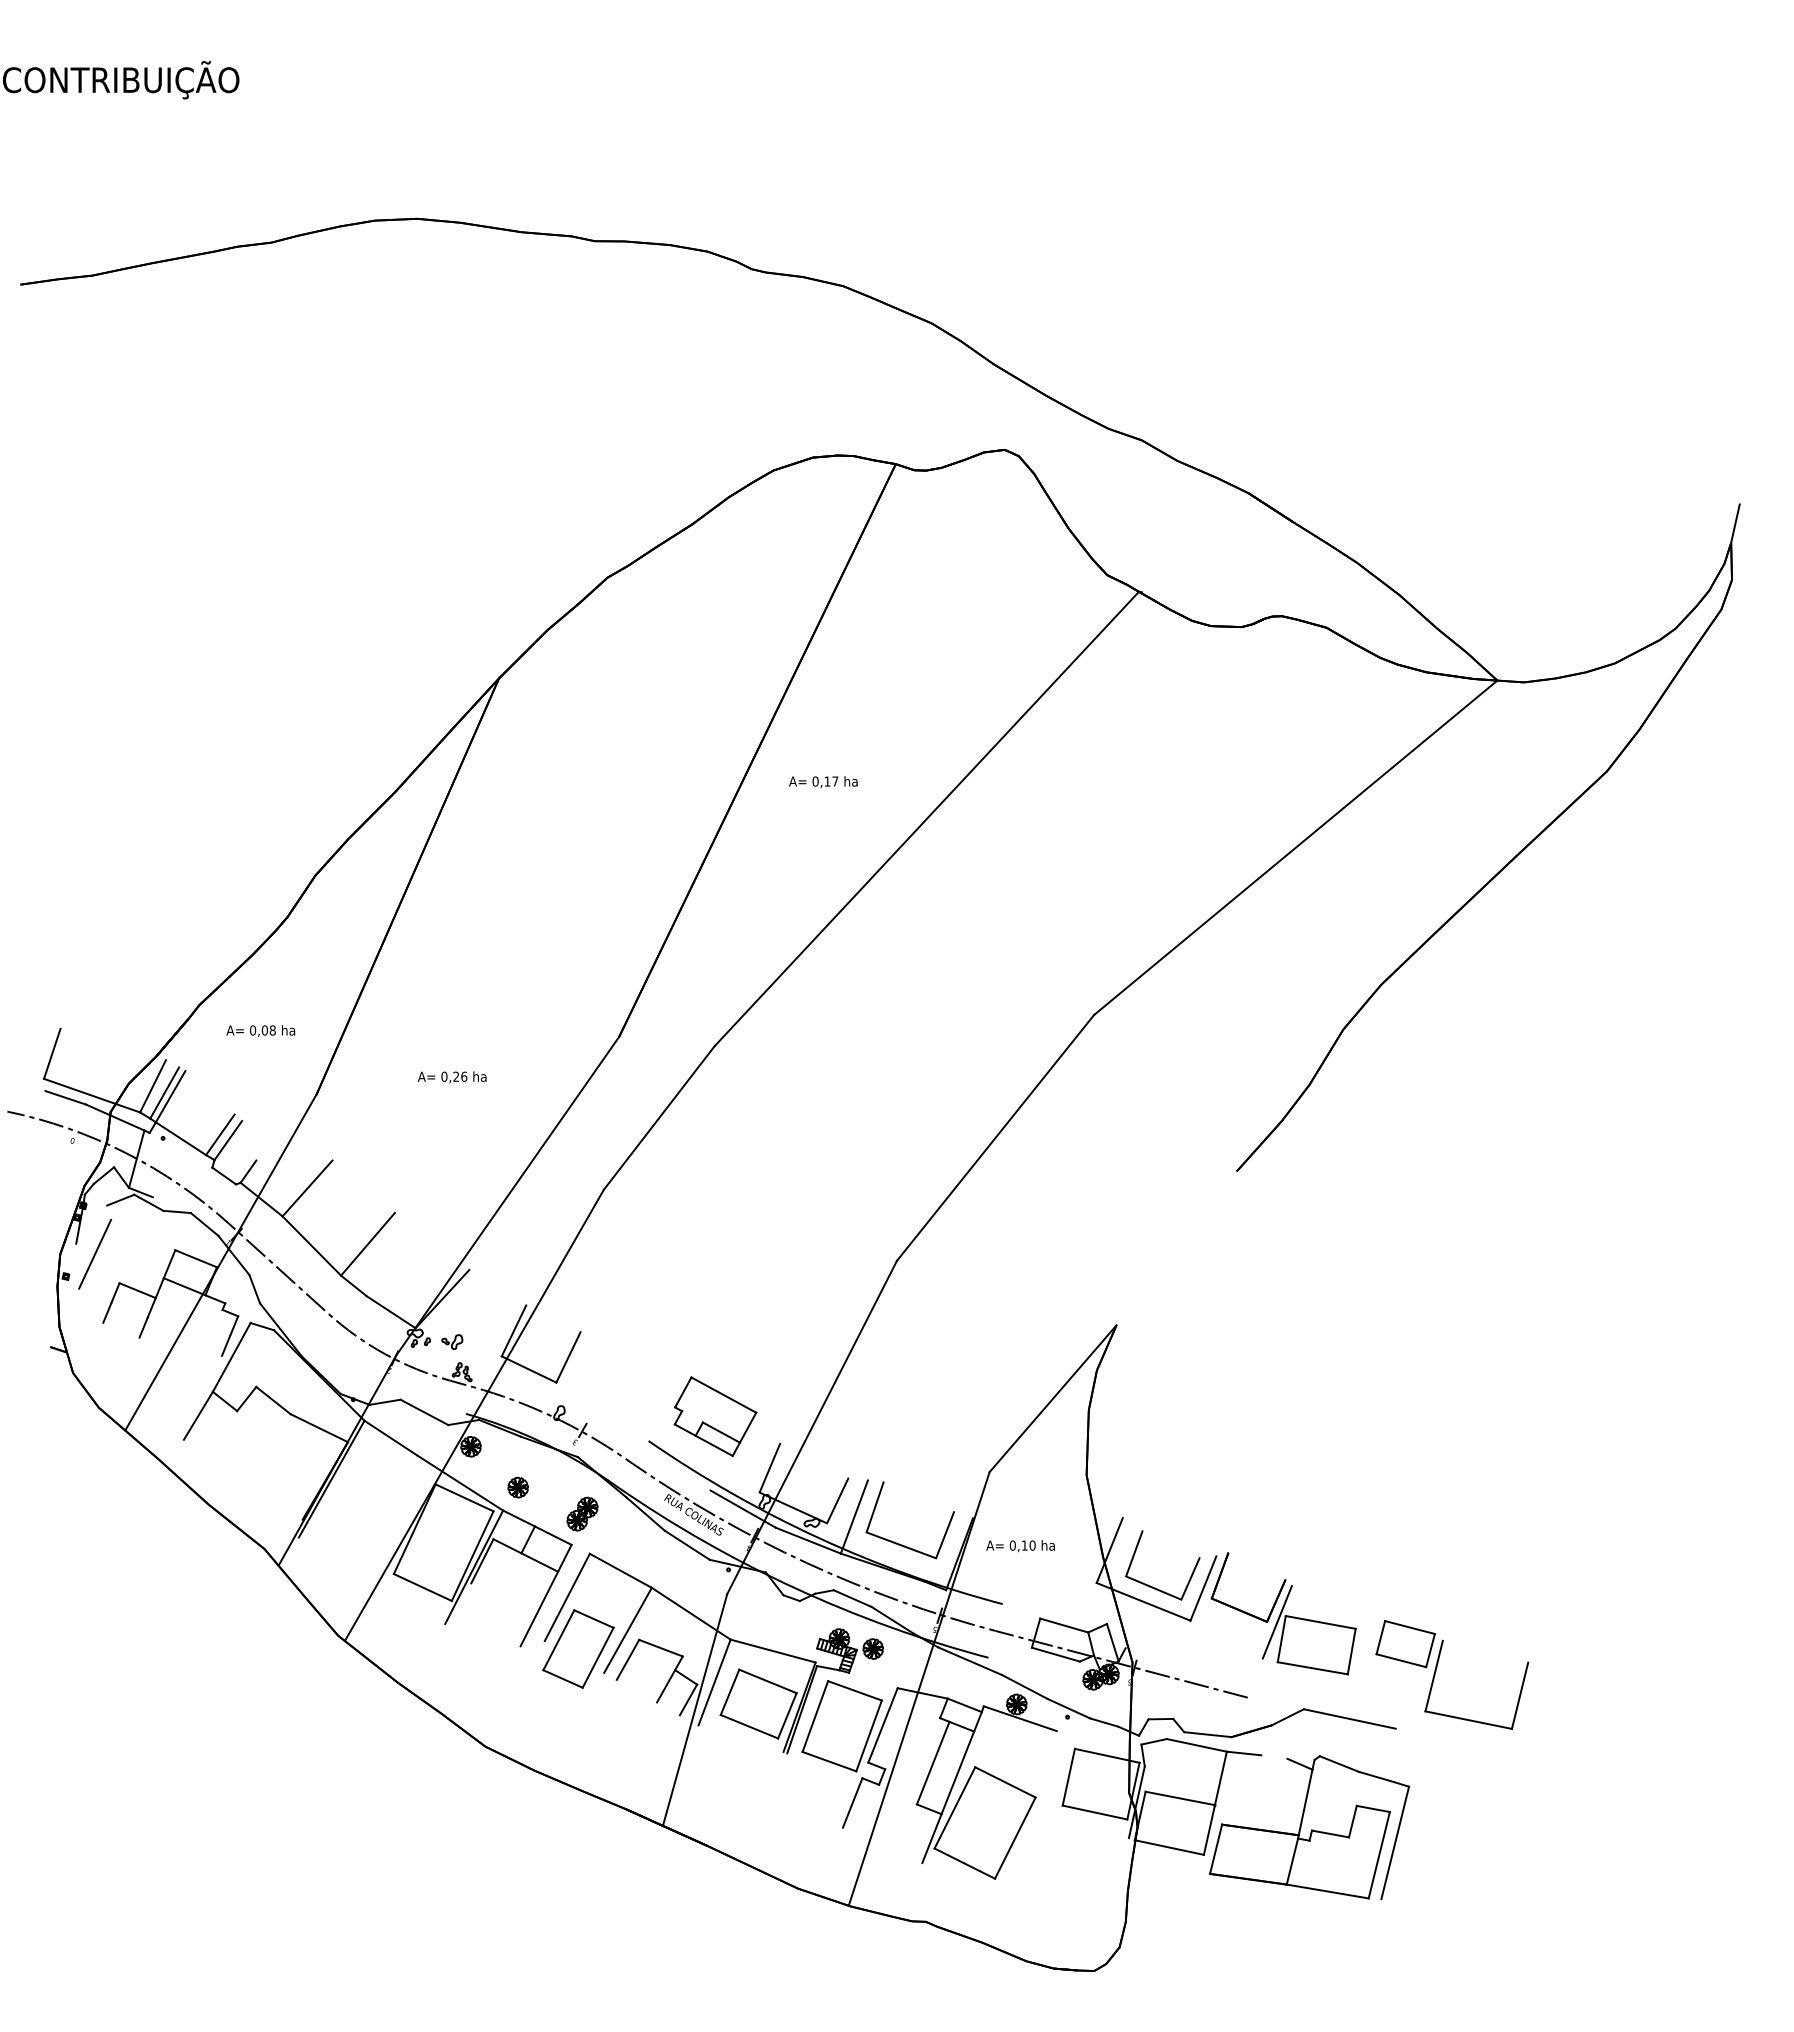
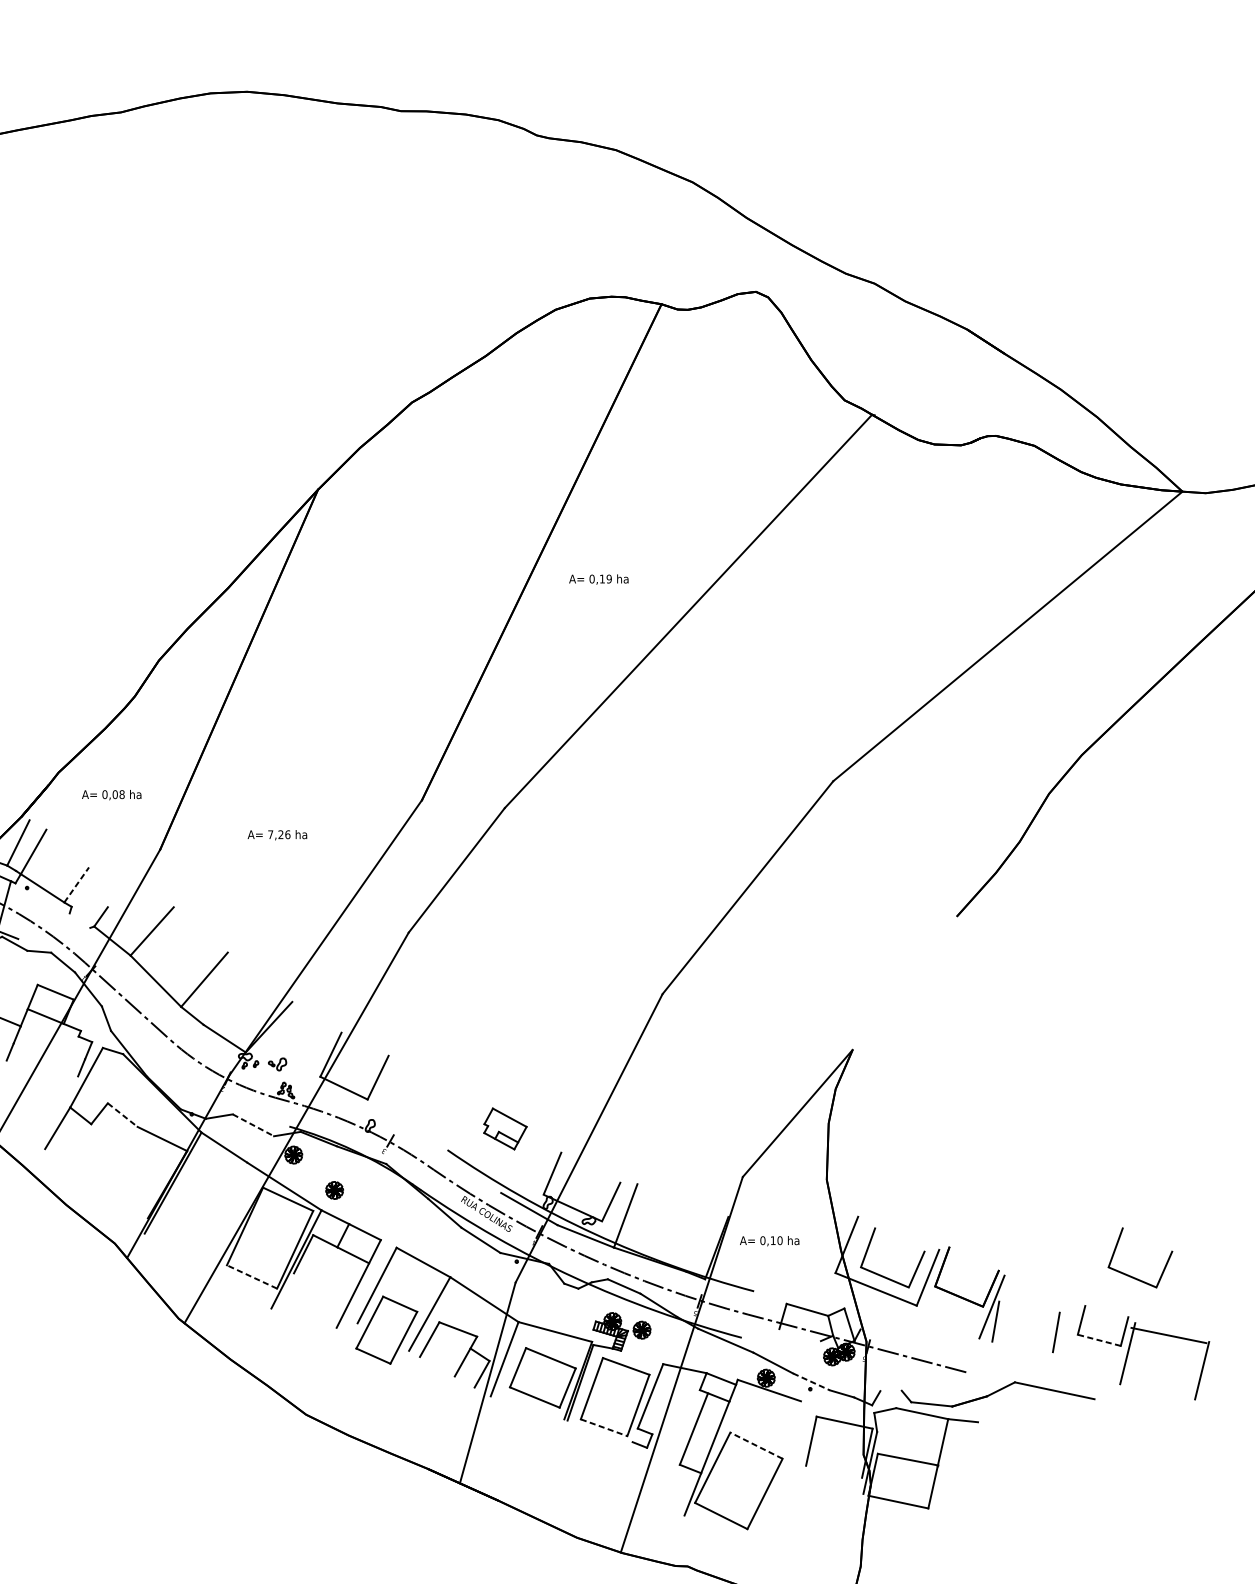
text: (835, 781) -> (609, 579), 0,17 -> 0,19
text: (444, 1076) -> (270, 834), 0,26 -> 7,26
line: (164, 1092) -> (28, 848), removed
line: (220, 1134) -> (76, 884), solid -> dashed
line: (228, 1140) -> (83, 889), removed
line: (224, 1175) -> (80, 920), removed
line: (273, 1400) -> (122, 1115), solid -> dashed
line: (424, 1412) -> (253, 1125), solid -> dashed
part: (715, 1416) -> (505, 1128), size x0.6
part: (582, 1513) -> (390, 1212), removed
line: (902, 1544) -> (667, 1239), removed
line: (422, 1587) -> (251, 1276), solid -> dashed
line: (1441, 1587) -> (1134, 1276), added
line: (1320, 1622) -> (1029, 1307), removed
line: (1409, 1627) -> (1106, 1311), removed
line: (1055, 1654) -> (799, 1334), removed
line: (1401, 1660) -> (1099, 1340), solid -> dashed
line: (1312, 1668) -> (1022, 1347), removed
line: (1069, 1708) -> (811, 1381), solid -> dashed
line: (1160, 1718) -> (890, 1390), removed
line: (1468, 1719) -> (1168, 1334), moved
line: (829, 1761) -> (604, 1427), solid -> dashed
line: (1005, 1782) -> (756, 1445), solid -> dashed
line: (852, 1802) -> (624, 1463), removed
line: (1094, 1812) -> (833, 1471), removed
part: (1309, 1827) -> (1019, 1484), removed

